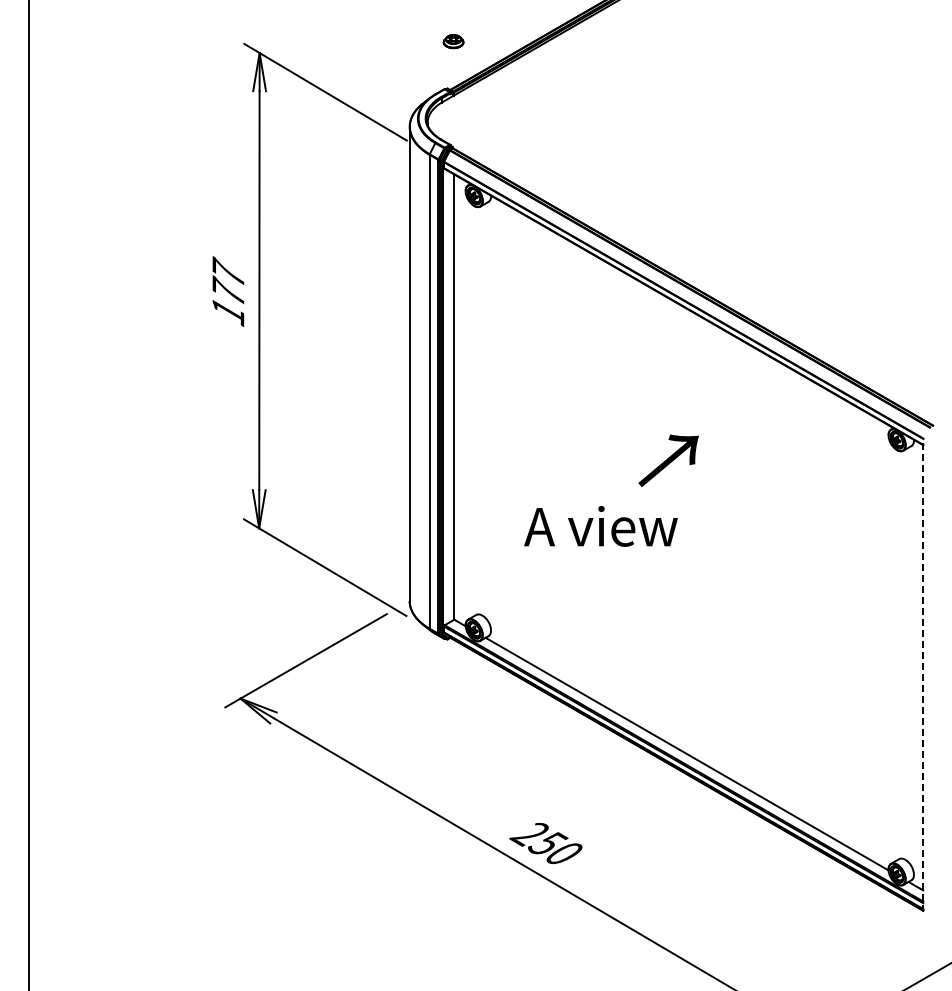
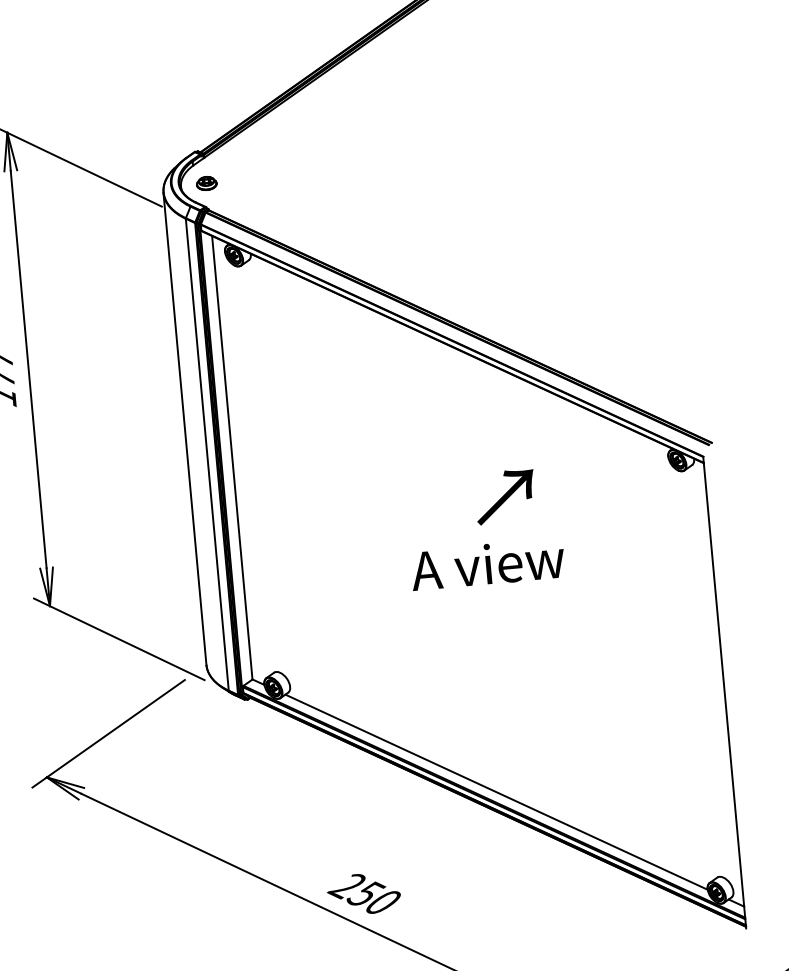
part: (453, 41) -> (206, 183), moved
text: (668, 460) -> (505, 496), moved
text: (600, 526) -> (487, 564), moved
line: (923, 675) -> (724, 692), dashed -> solid

